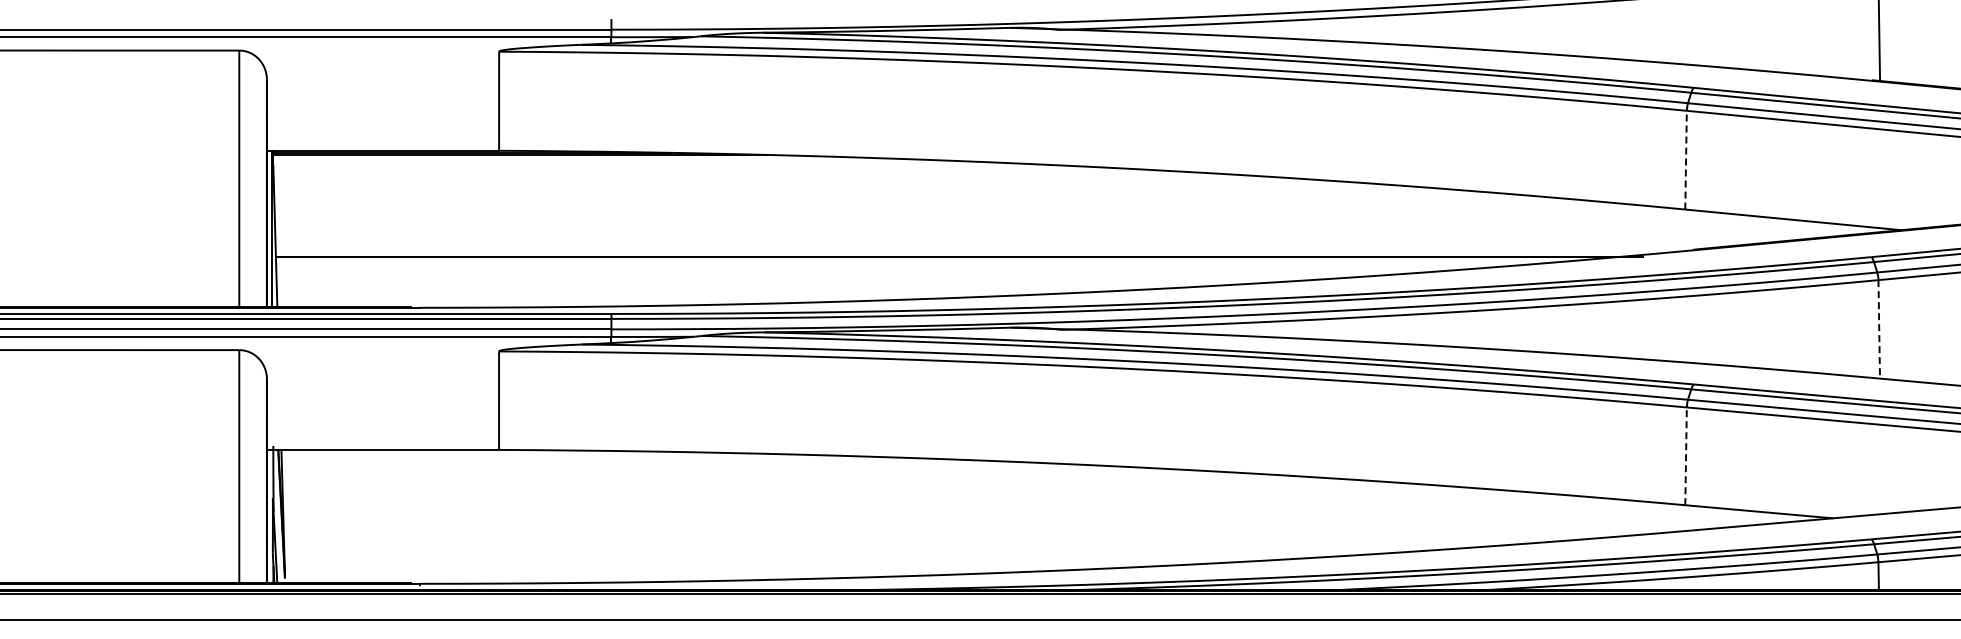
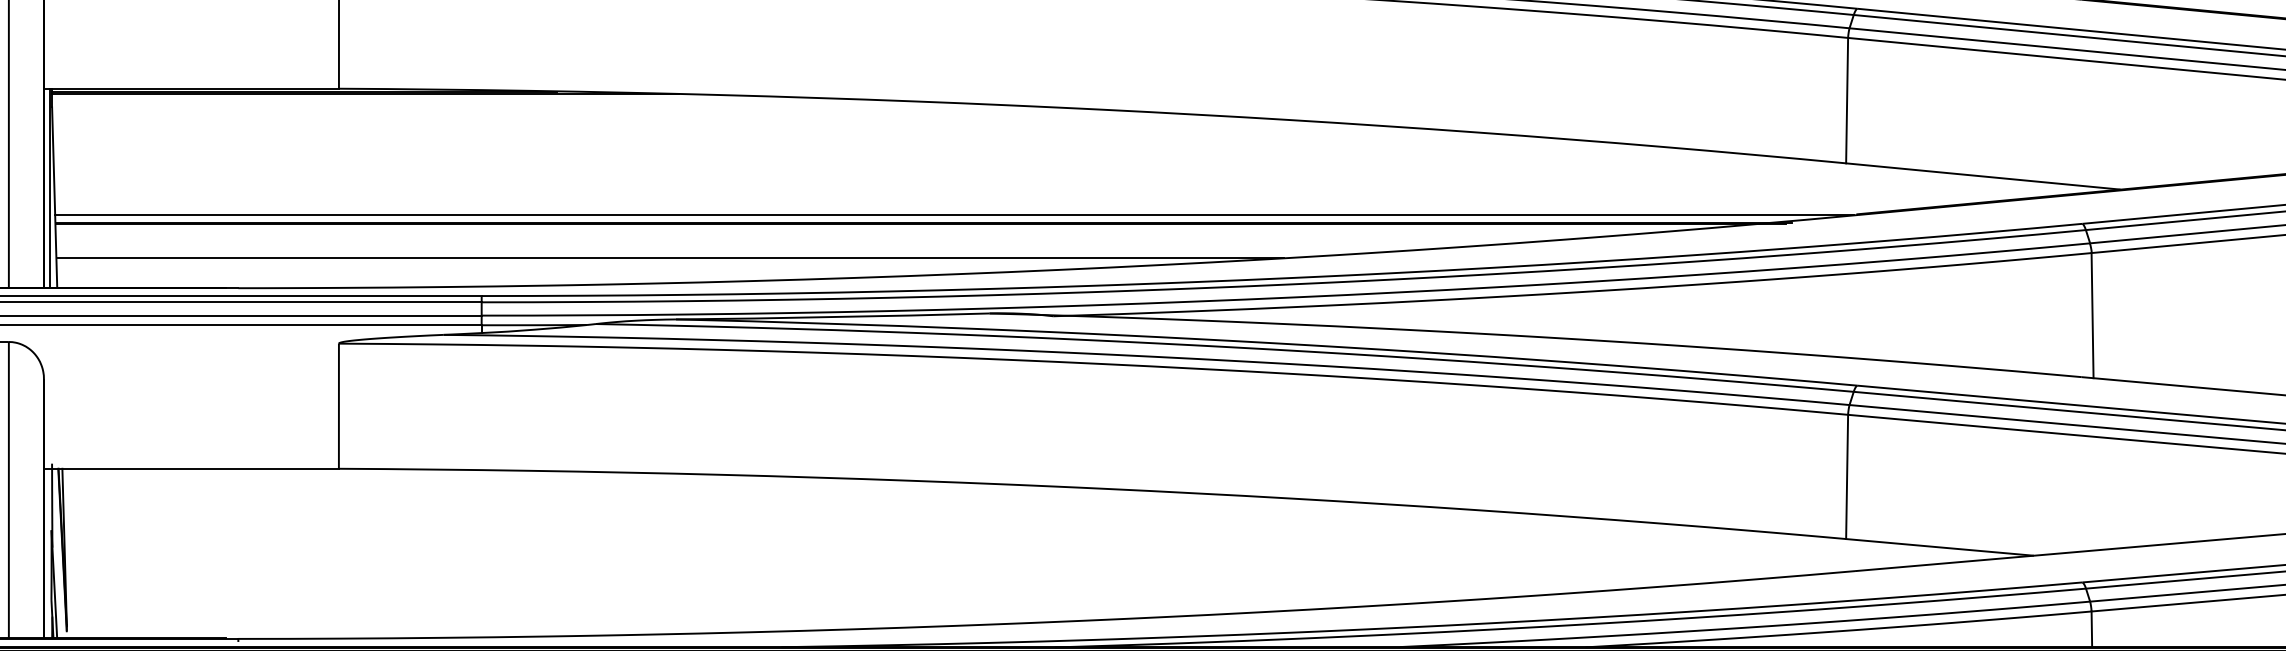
line: (1686, 159) -> (1847, 99), dashed -> solid
line: (983, 250) -> (954, 215), added
line: (760, 284) -> (671, 258), added
line: (1879, 329) -> (2092, 315), dashed -> solid
line: (1686, 456) -> (1847, 477), dashed -> solid

